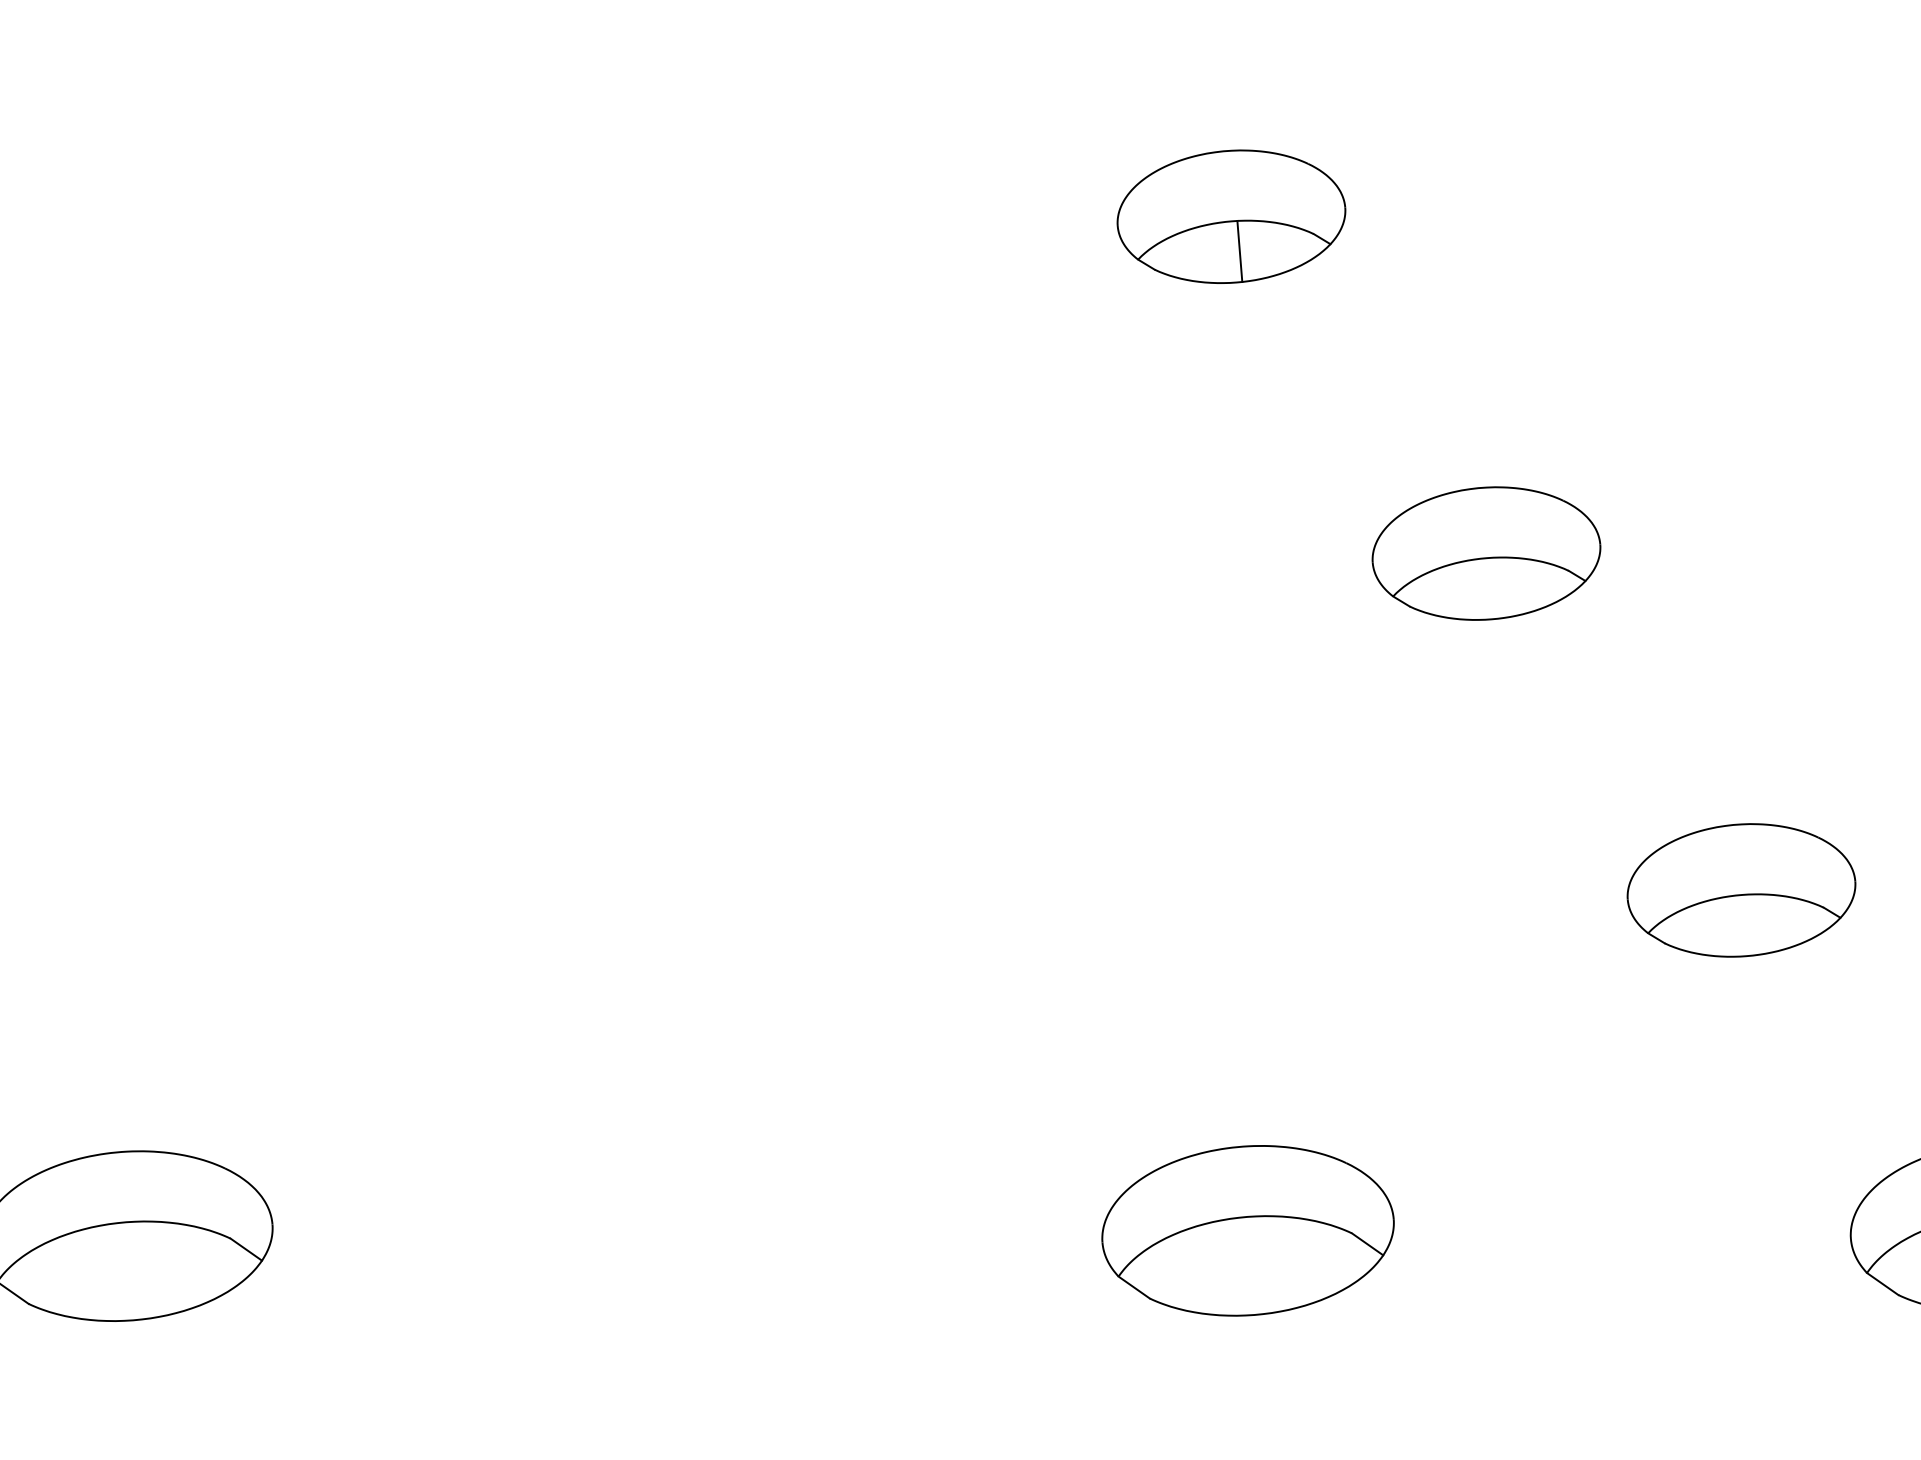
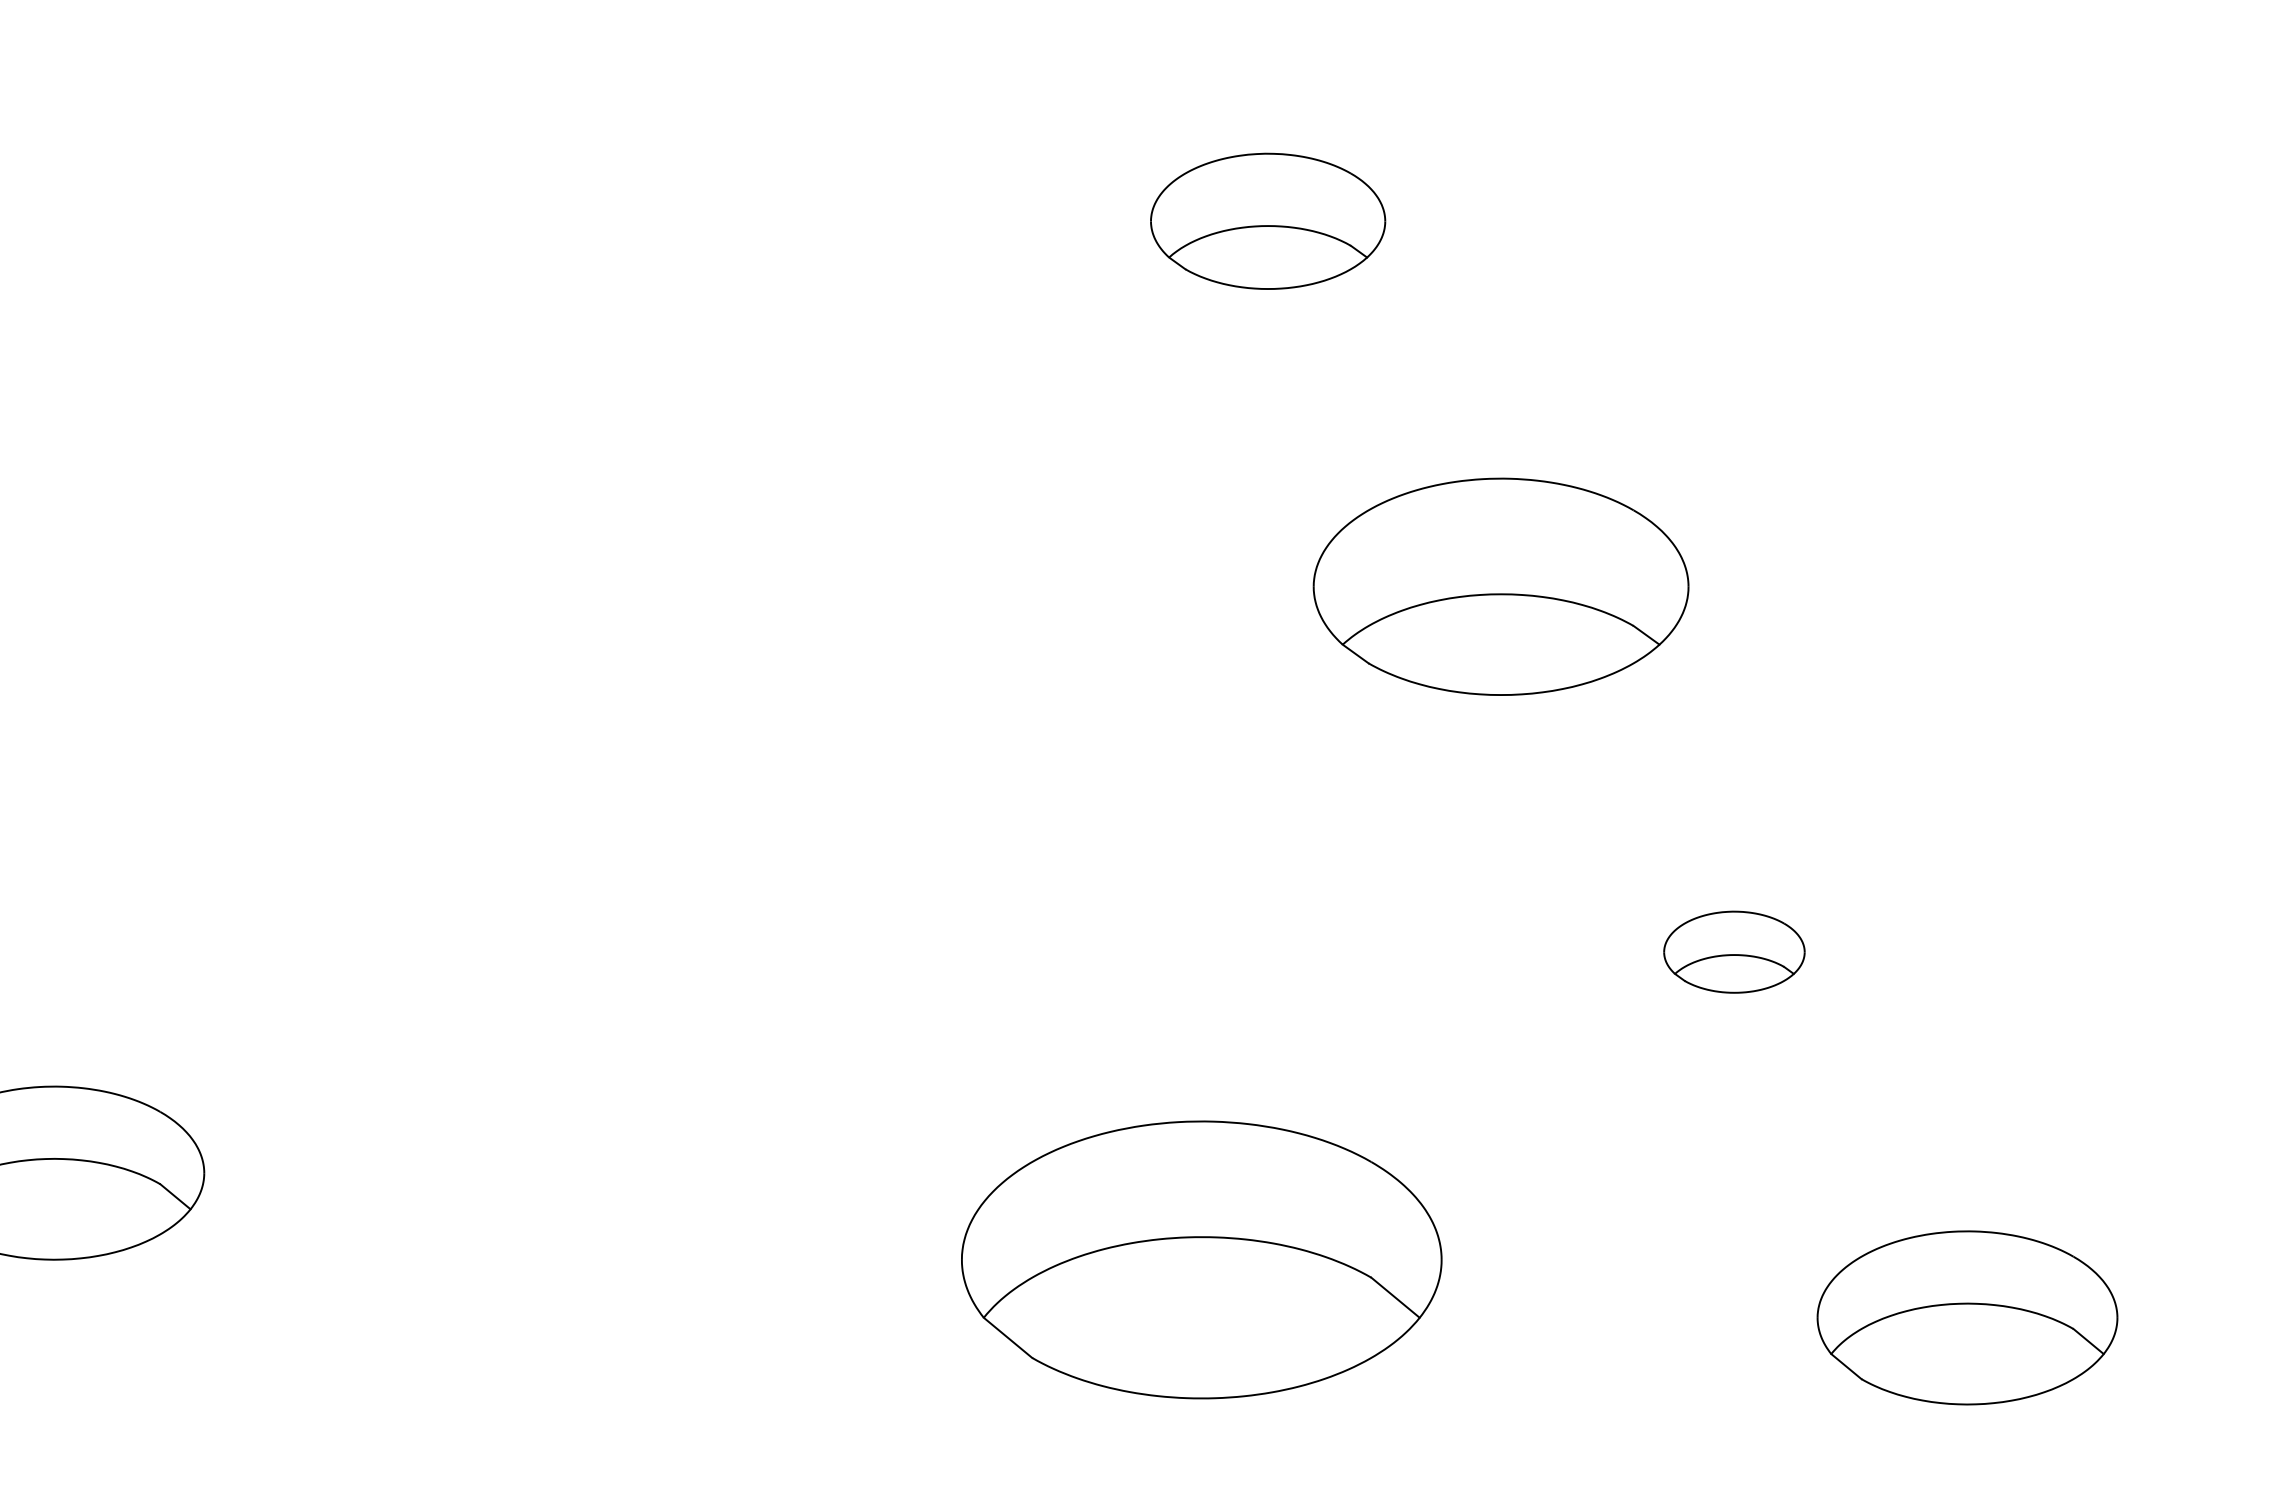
line: (1239, 251) -> (1273, 257), removed
part: (1486, 553) -> (1501, 586), size x1.6
part: (1741, 889) -> (1734, 951), size x0.6
part: (1247, 1230) -> (1201, 1259), size x1.6

